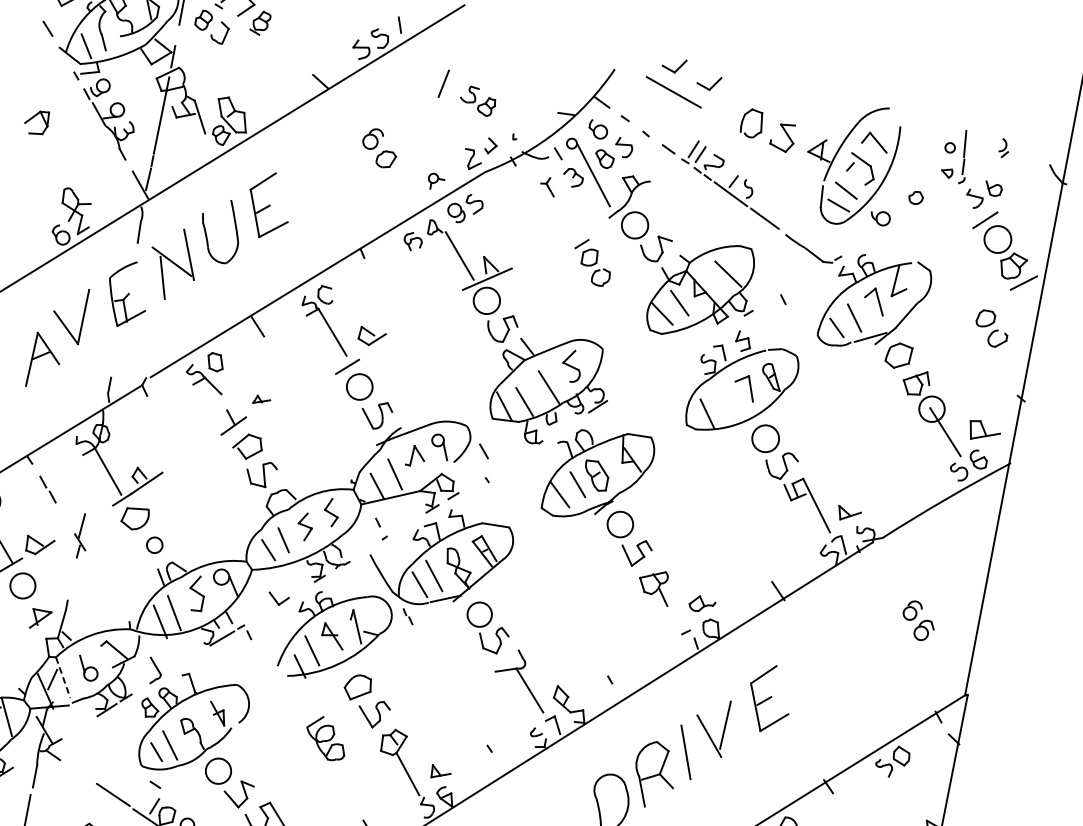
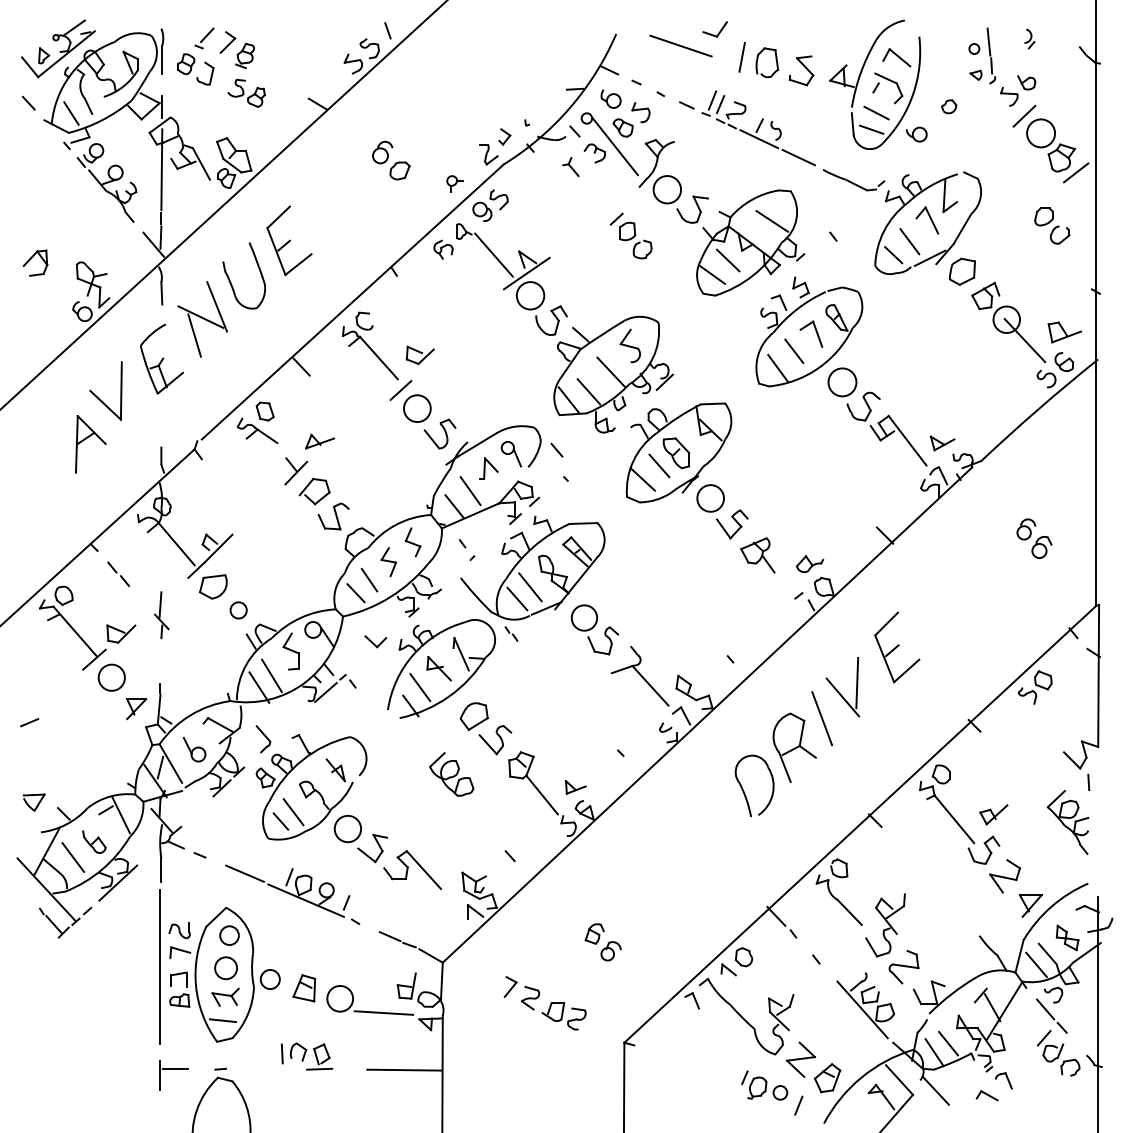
part: (673, 65) -> (675, 18), removed
line: (443, 83) -> (741, 57), moved
part: (478, 100) -> (246, 92), moved
part: (36, 121) -> (35, 262), moved
part: (261, 400) -> (319, 441), size x1.67
line: (725, 400) -> (794, 351), added
line: (63, 678) -> (171, 764), dashed -> solid
line: (154, 784) -> (199, 855), moved

